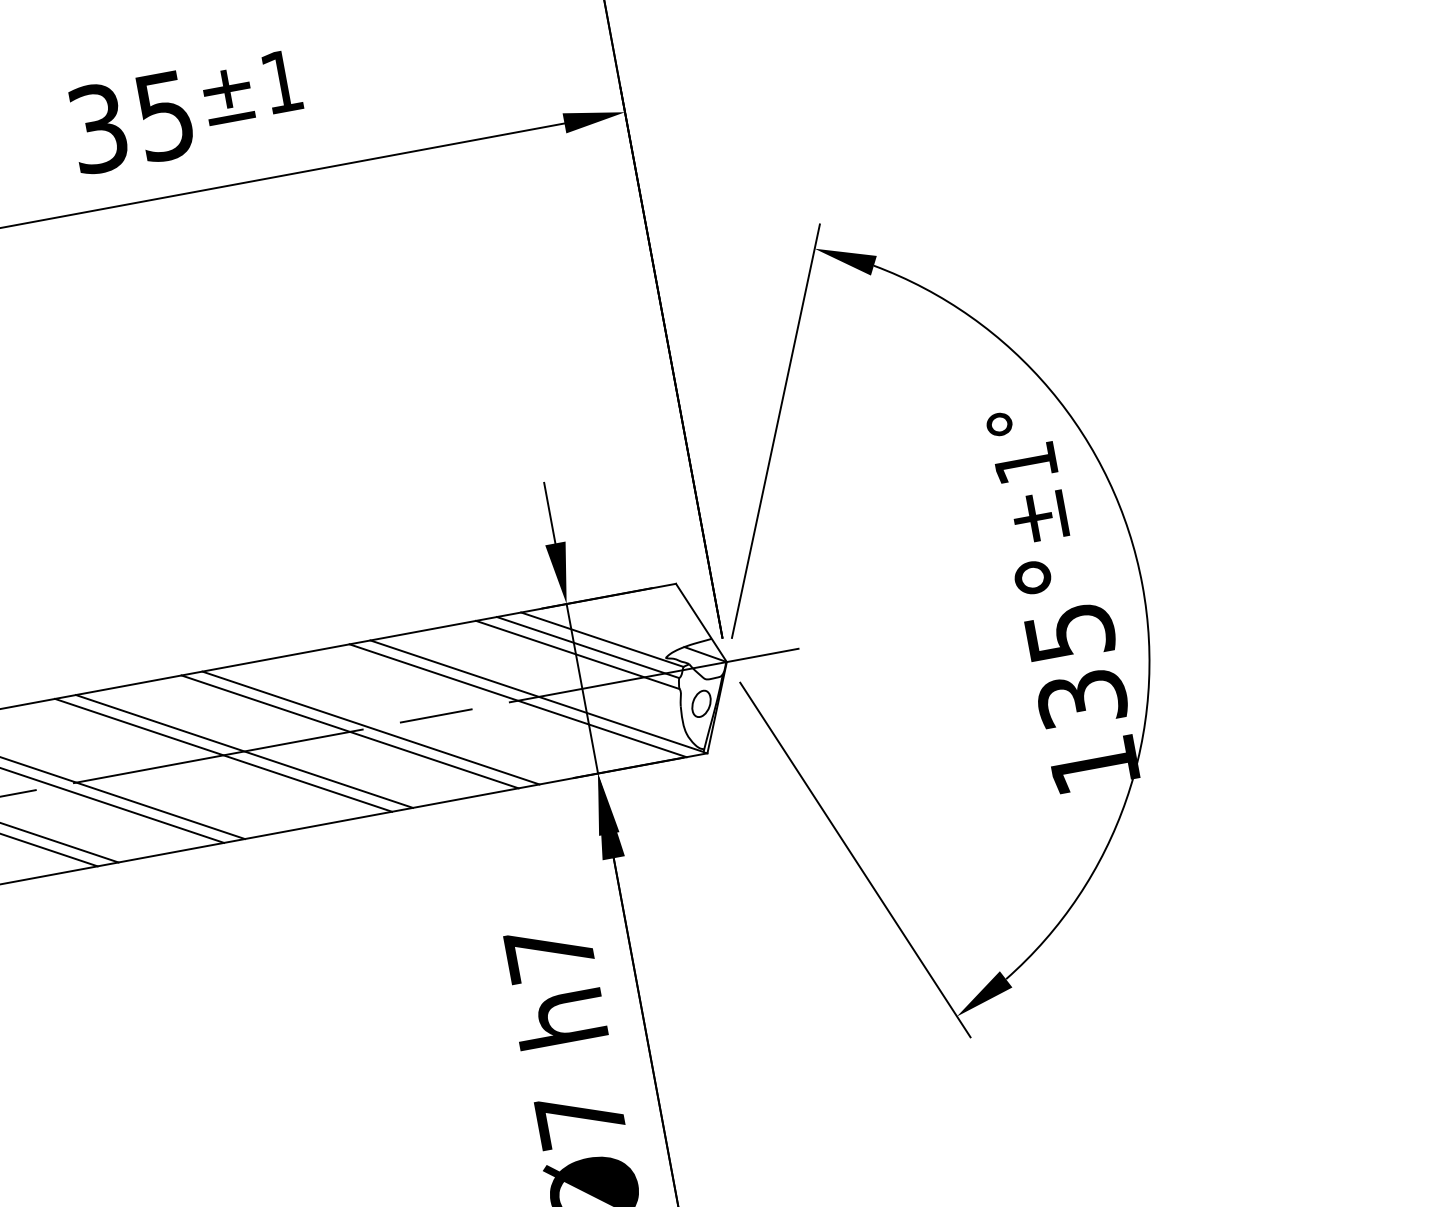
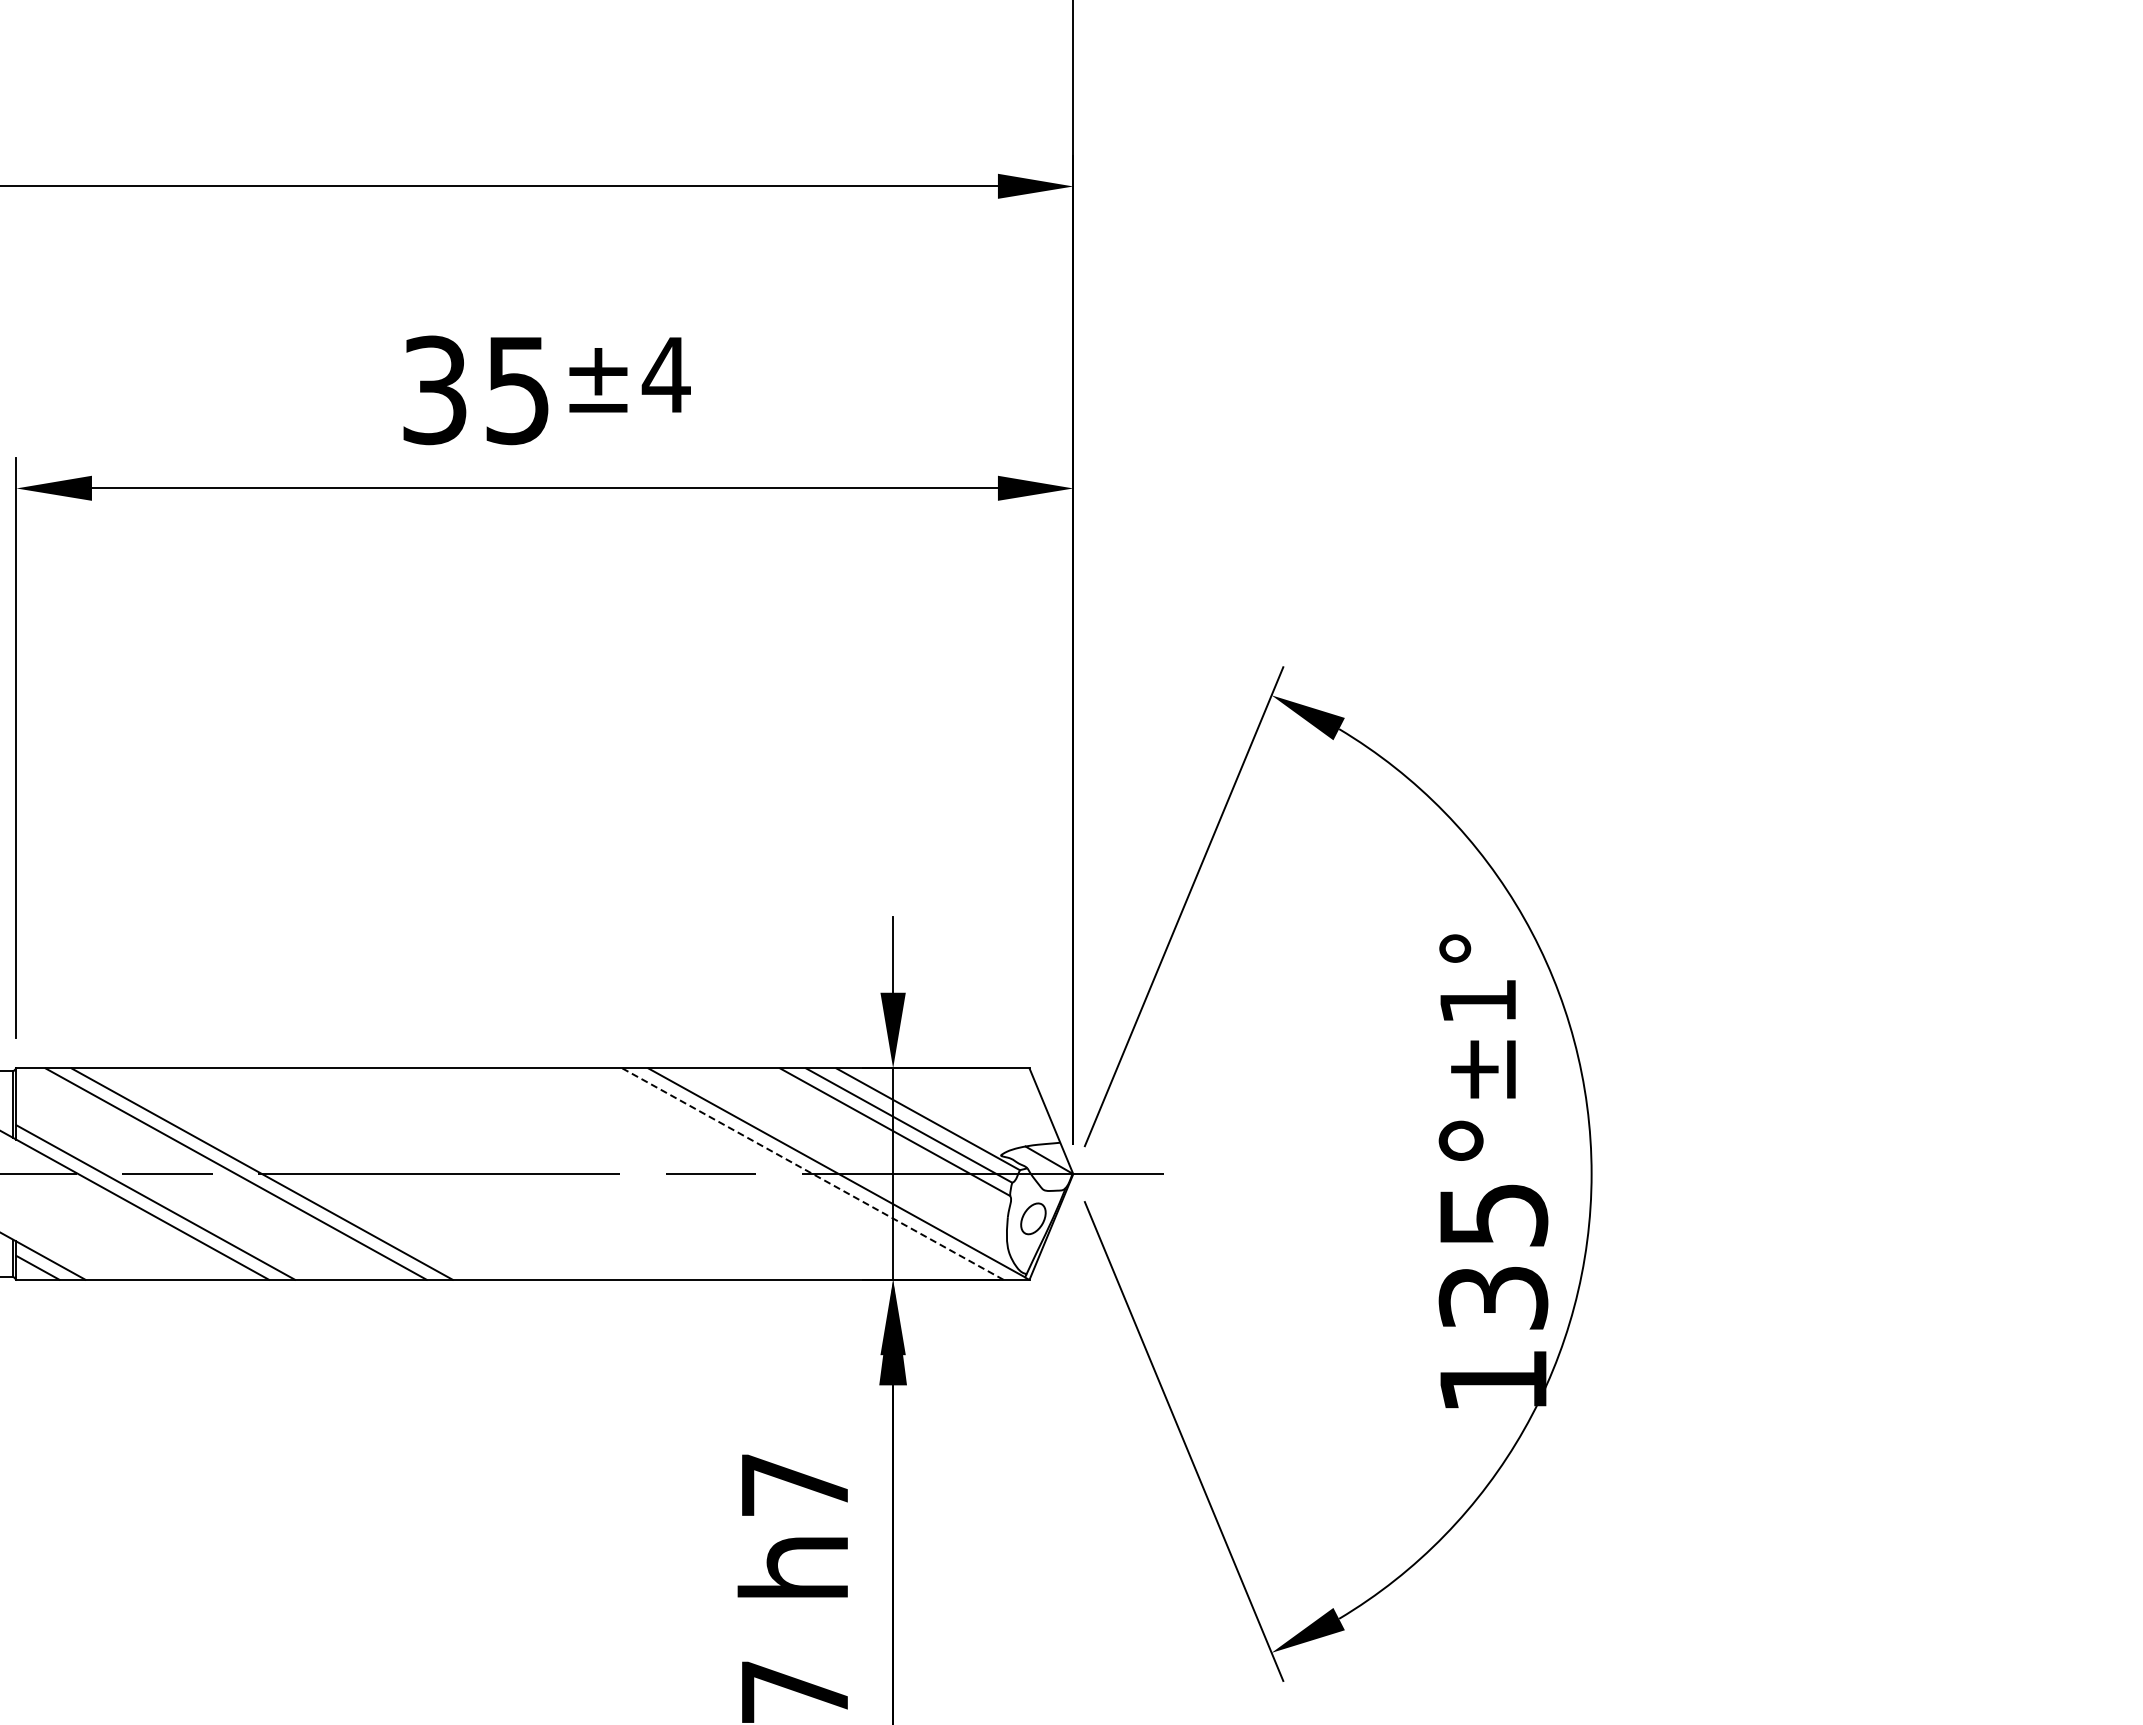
text: (281, 81) -> (665, 374), ±1 -> ±4
line: (517, 701) -> (812, 1174), solid -> dashed
line: (370, 727) -> (629, 1173), removed
line: (350, 731) -> (603, 1173), removed
line: (244, 751) -> (471, 1173), removed
line: (223, 754) -> (445, 1173), removed

